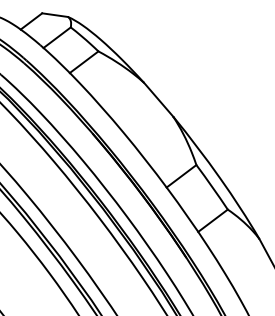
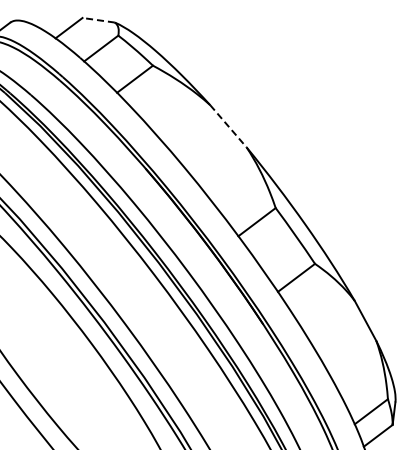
line: (54, 15) -> (98, 20), solid -> dashed
line: (158, 99) -> (228, 126), solid -> dashed

